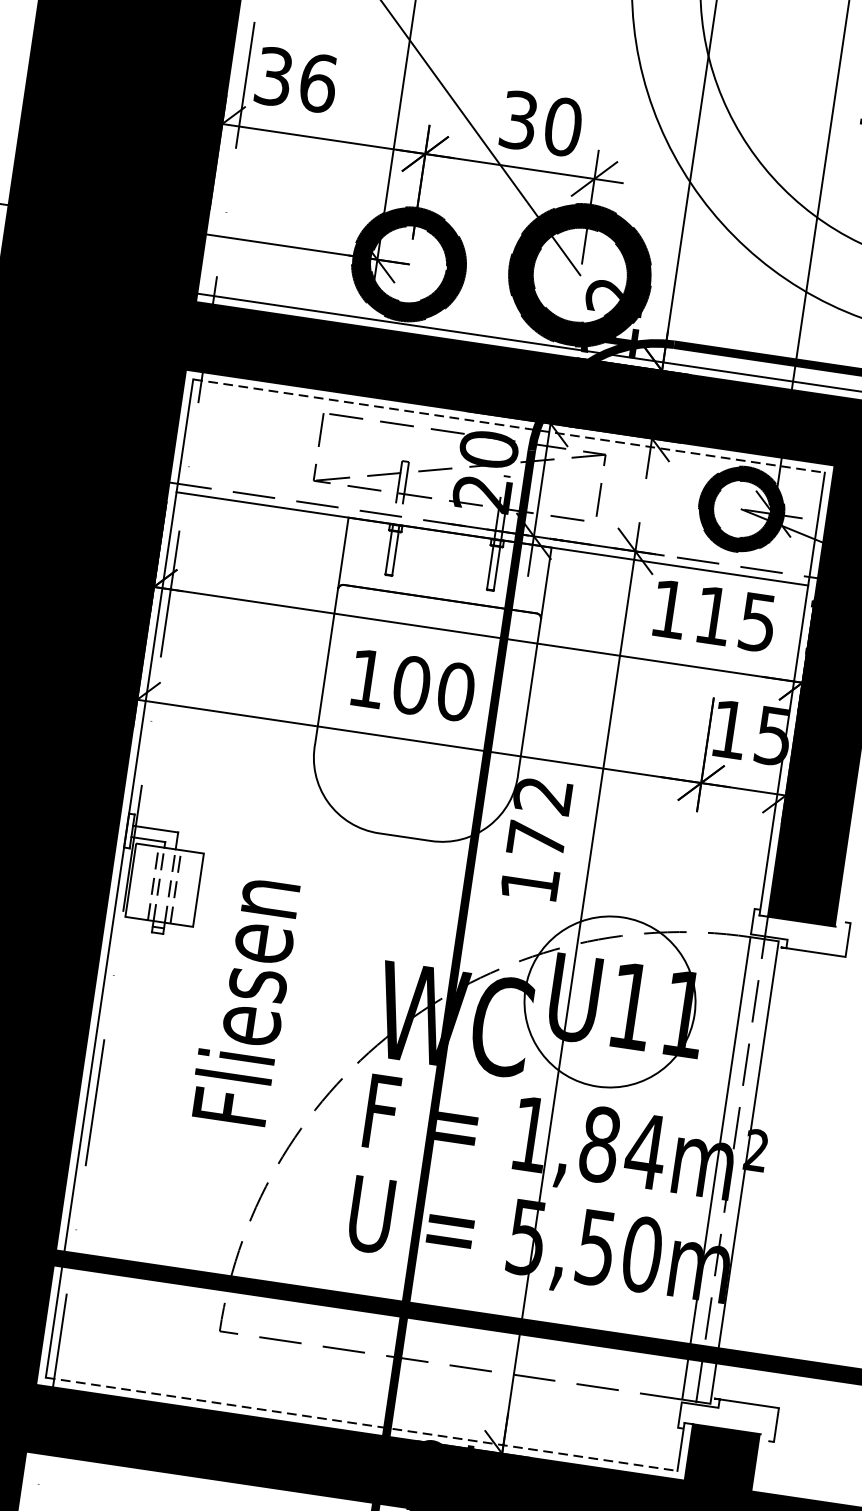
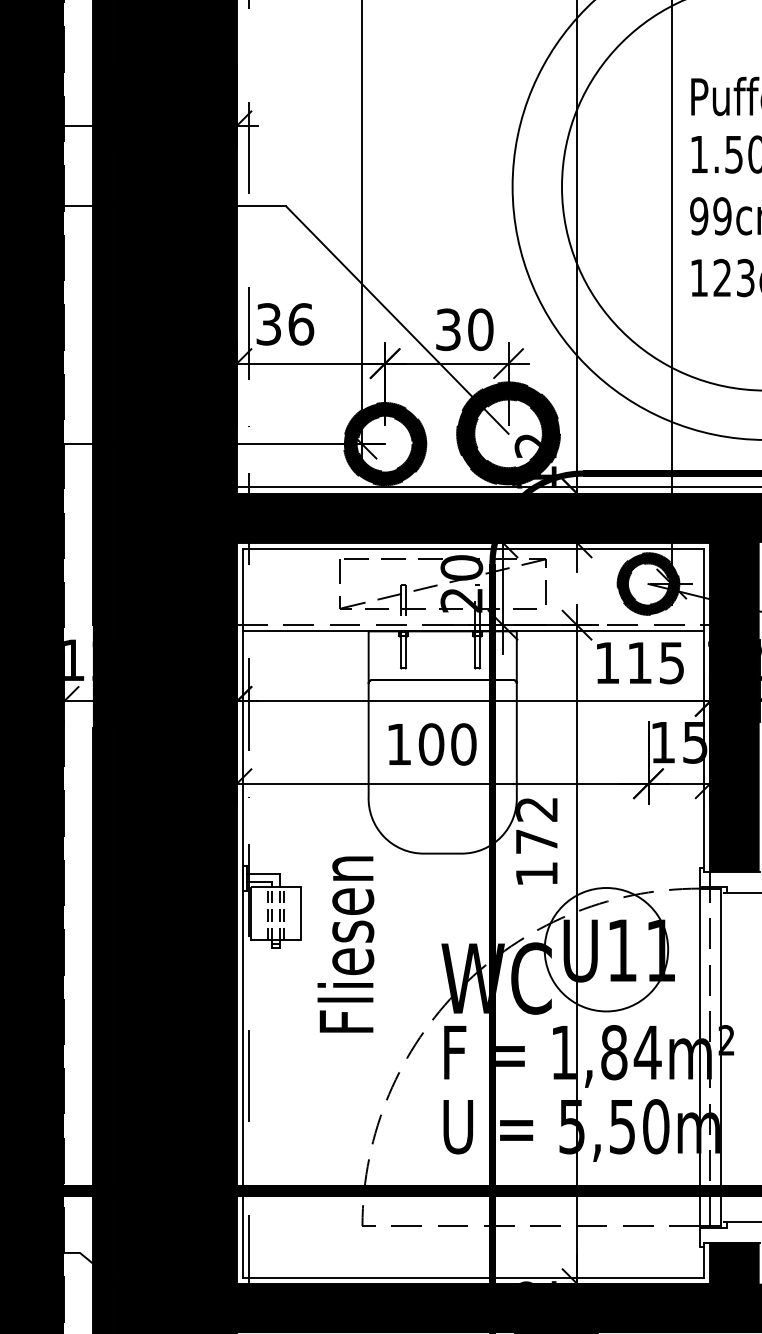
line: (510, 426) -> (474, 549), dashed -> solid
text: (244, 1000) -> (345, 944), moved
line: (362, 1424) -> (474, 1277), dashed -> solid

